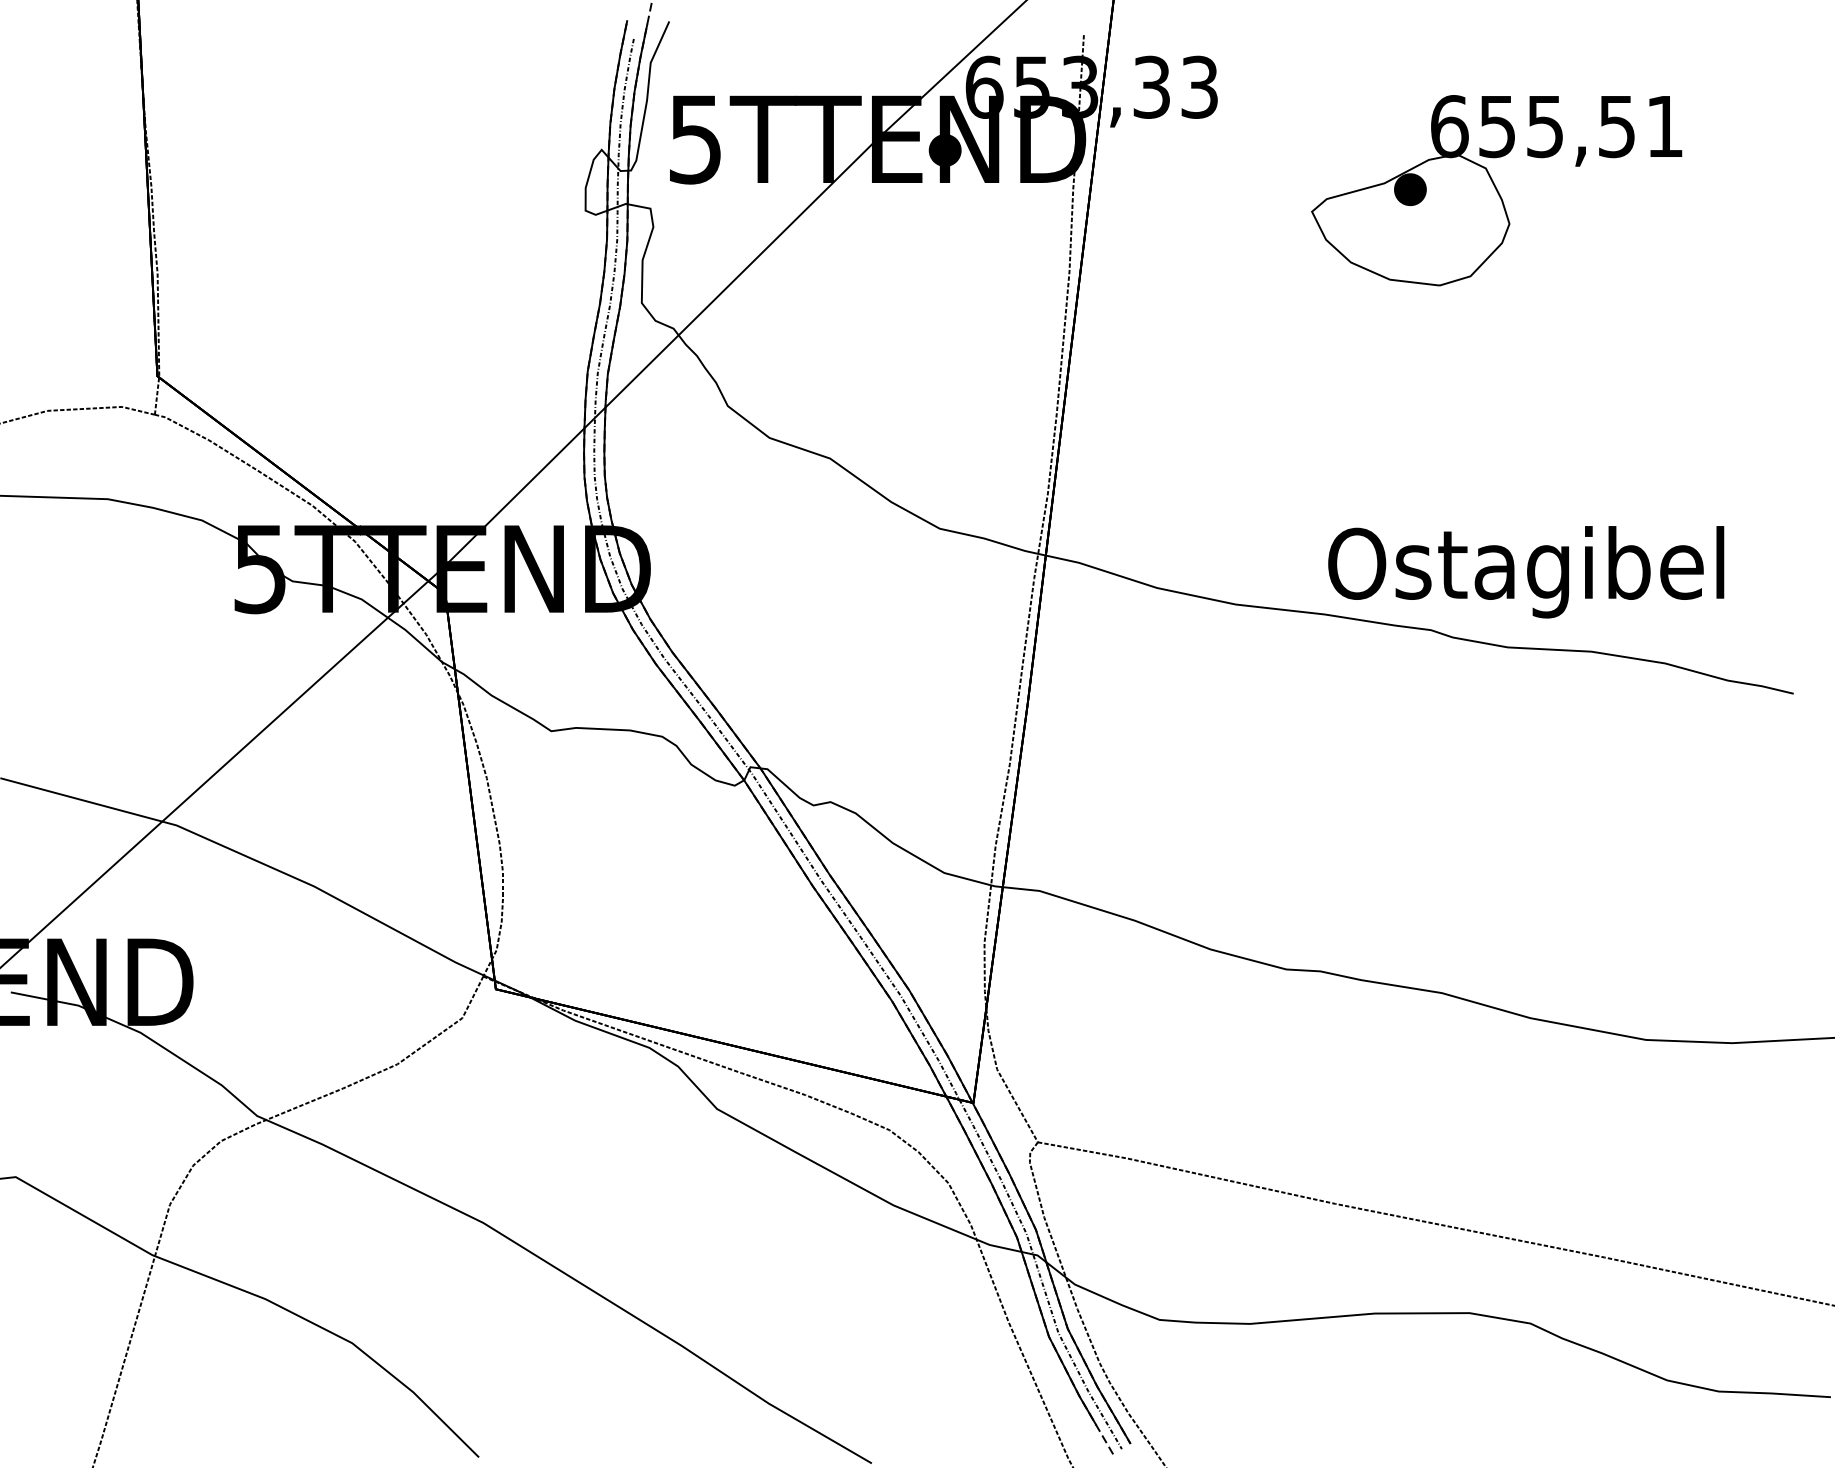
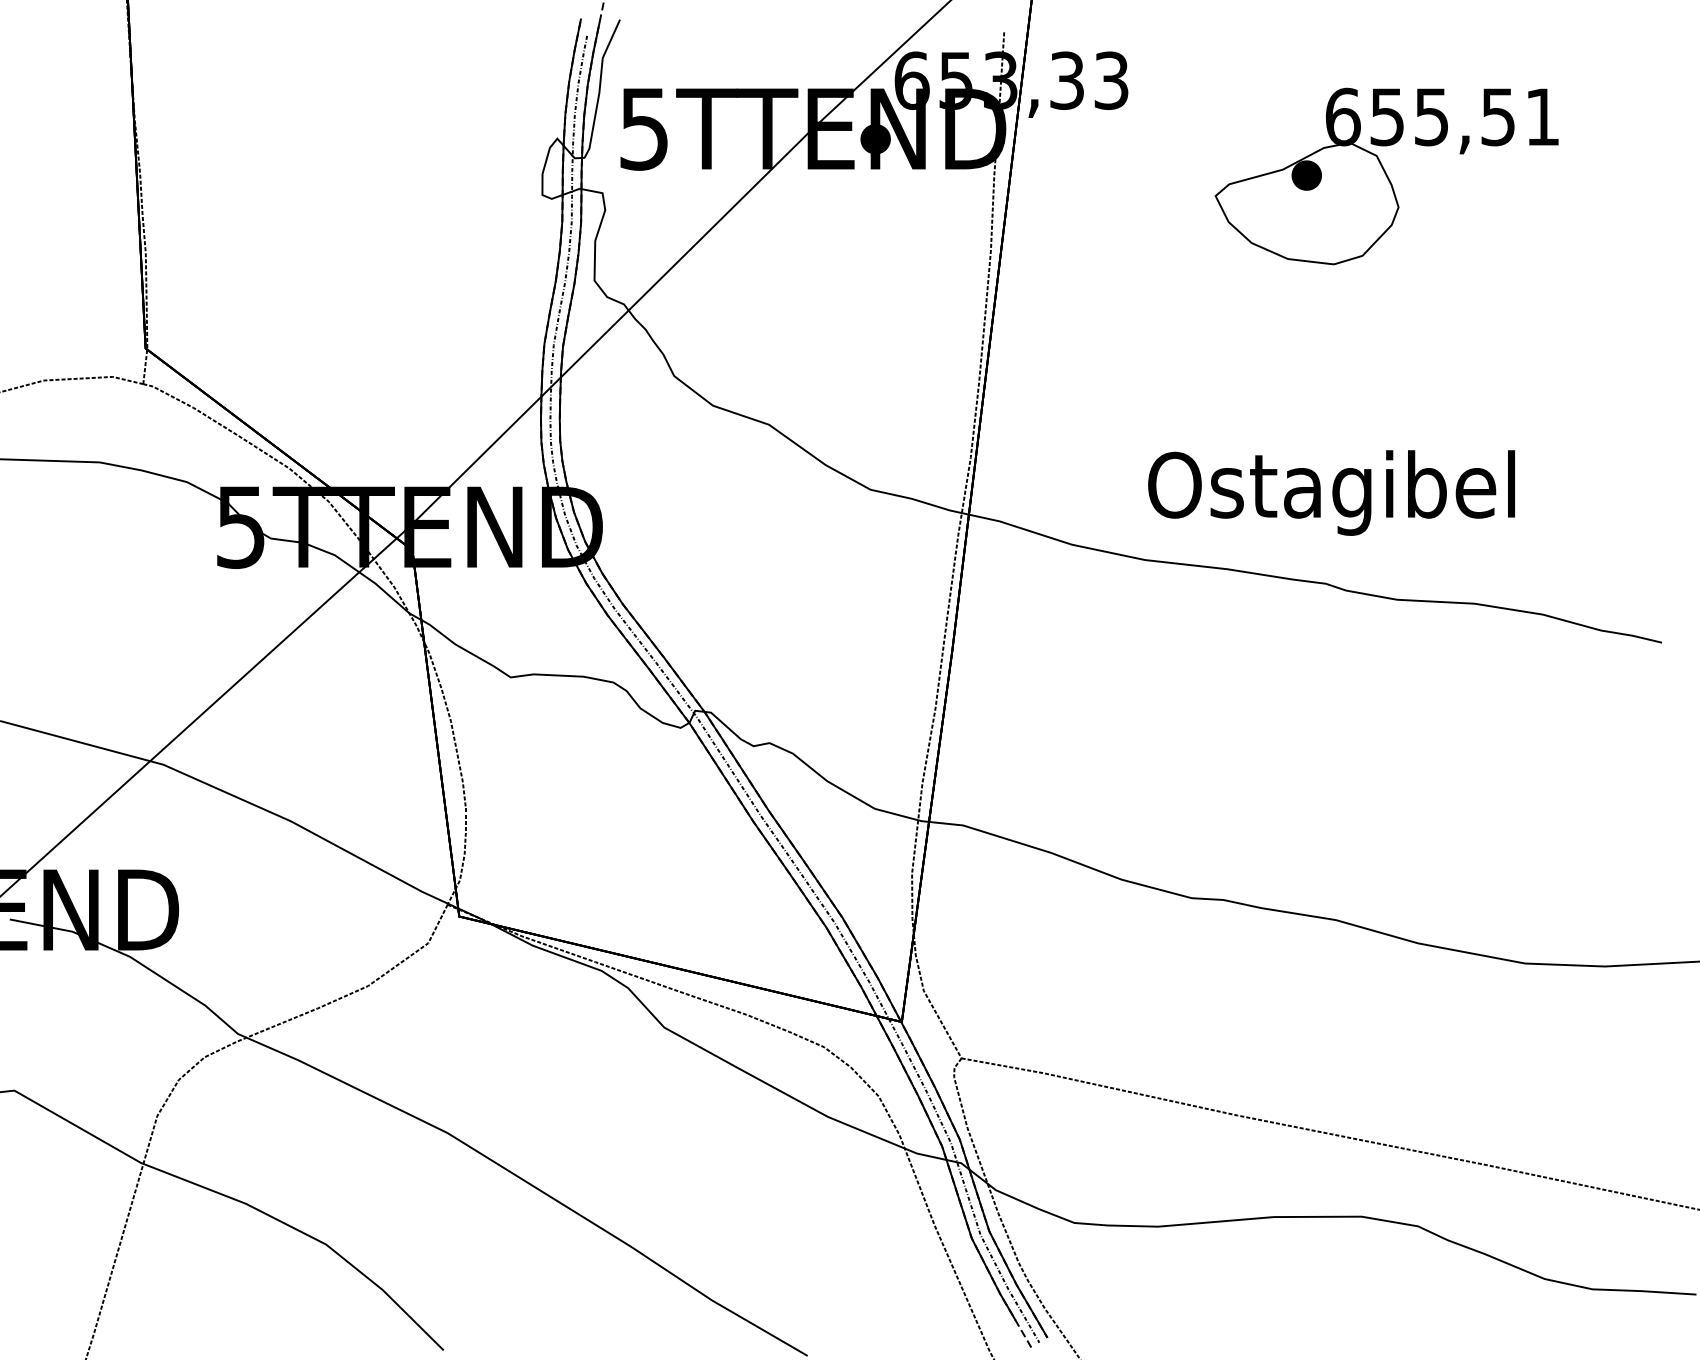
text: (1526, 572) -> (1331, 493), moved

